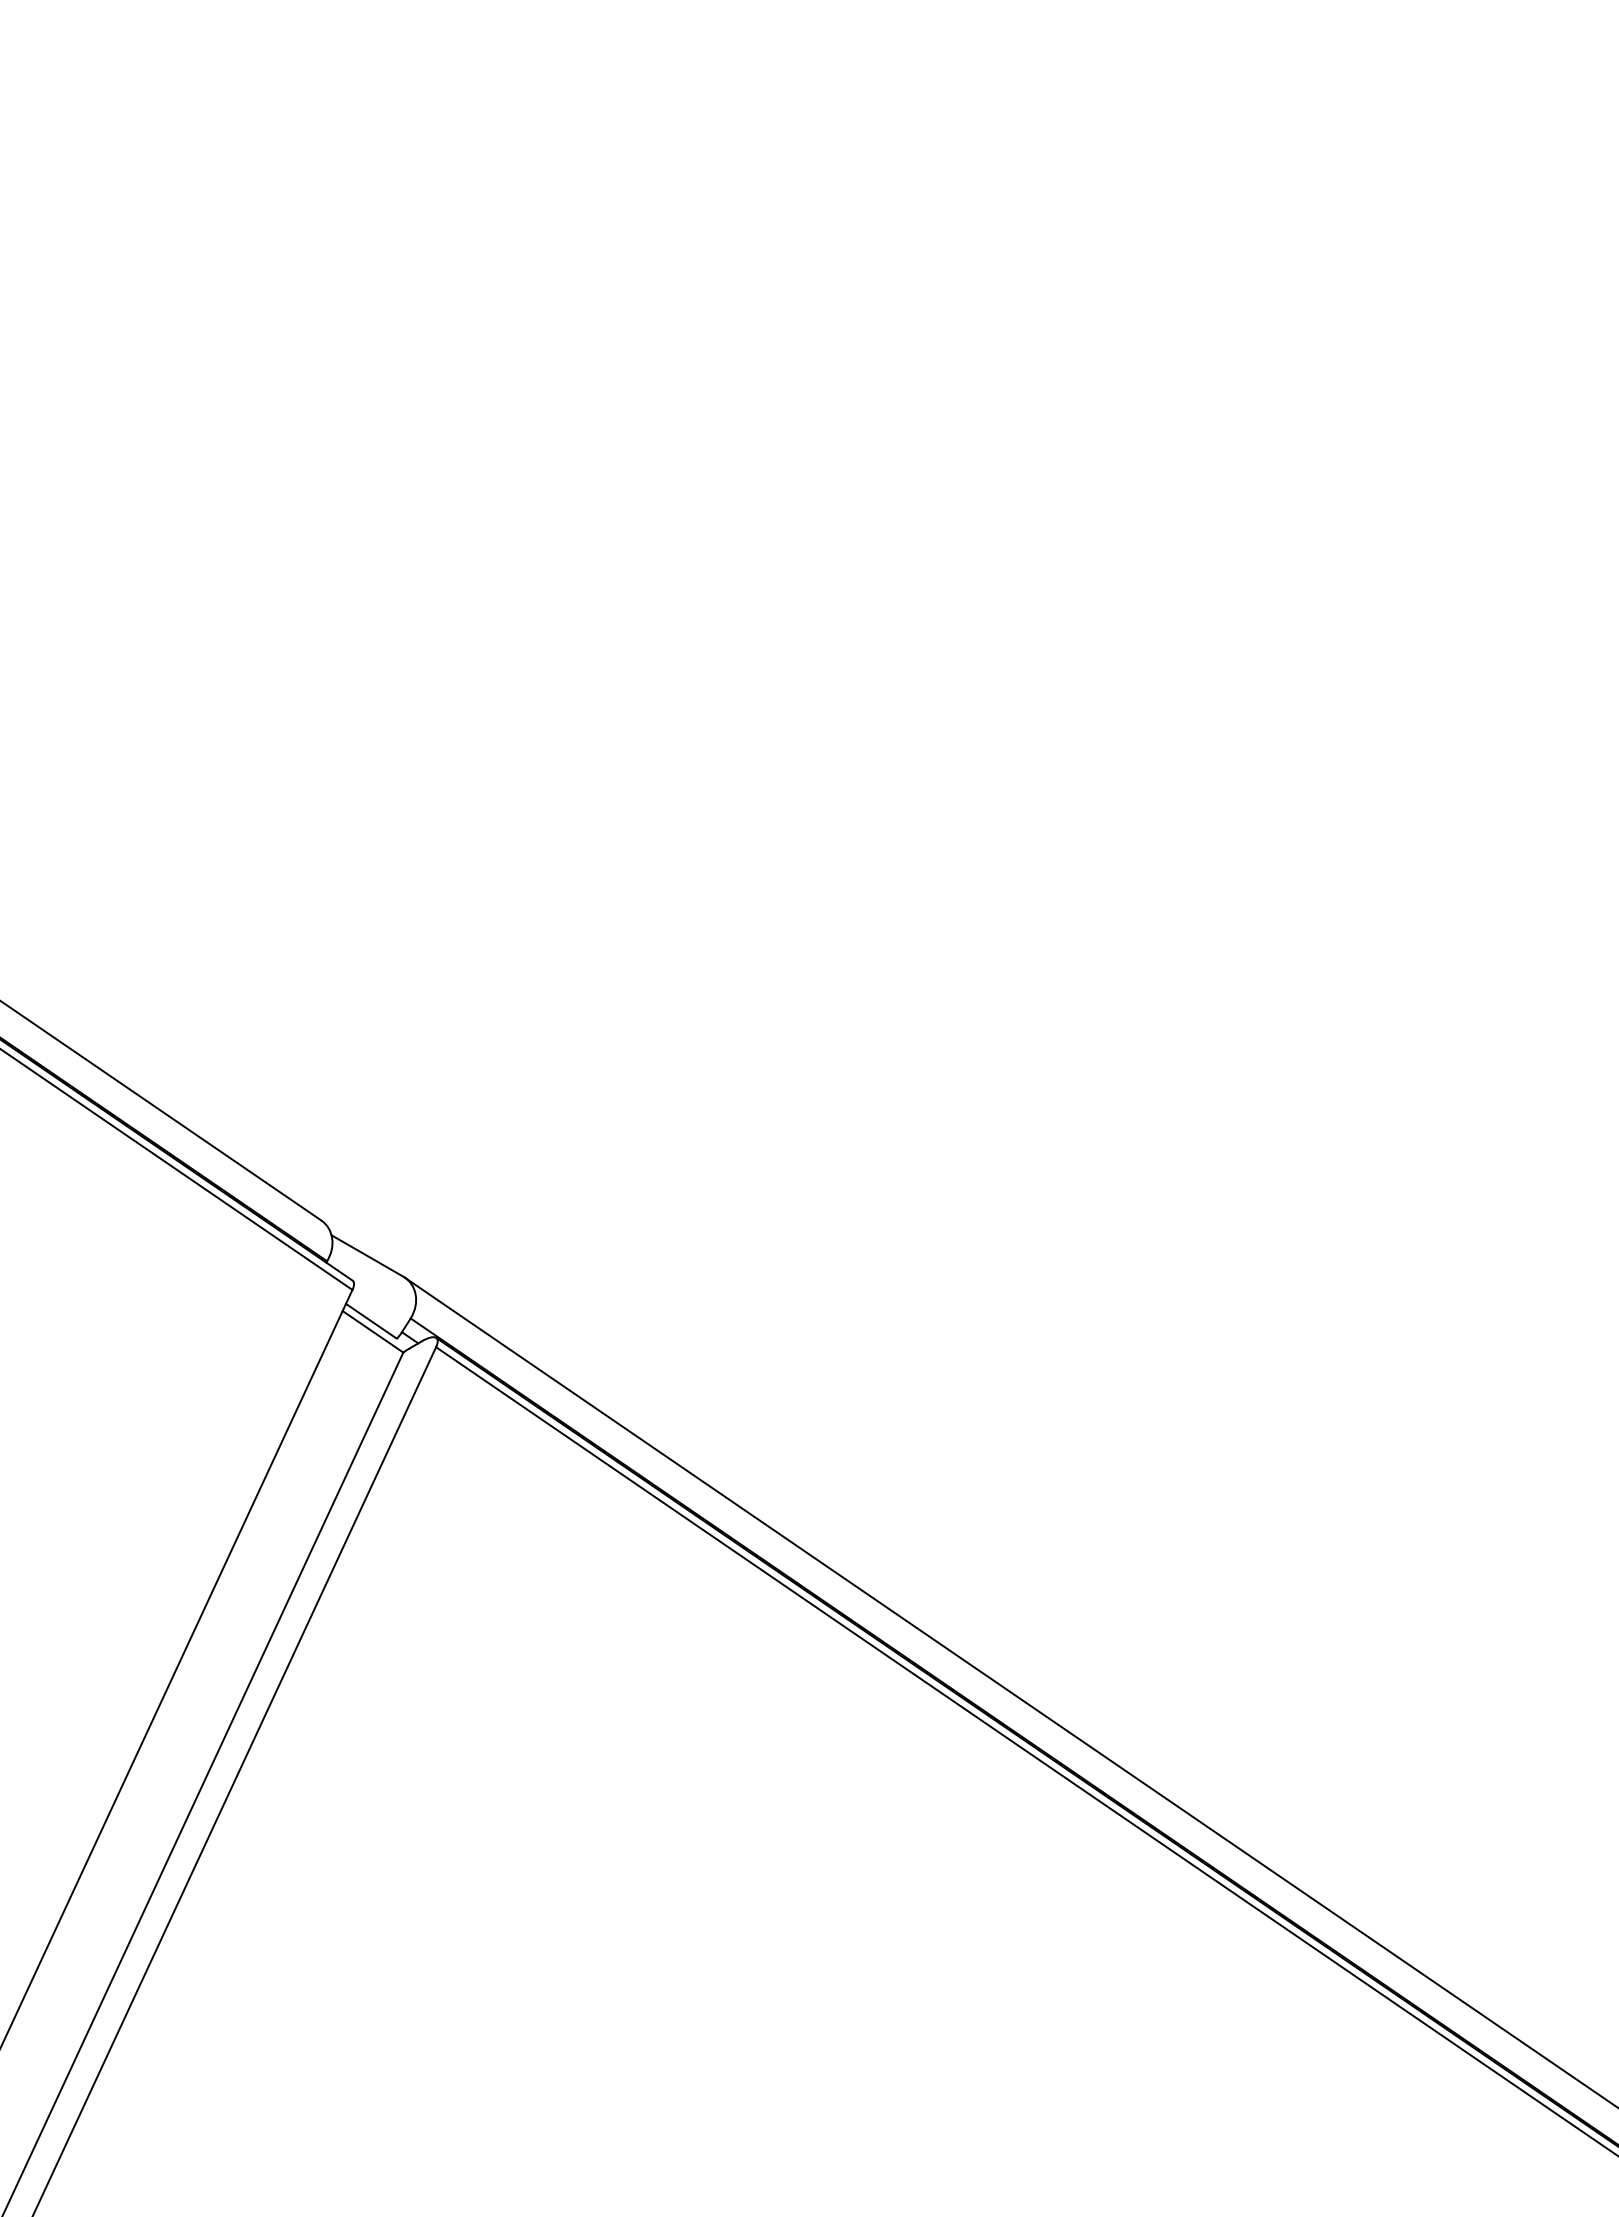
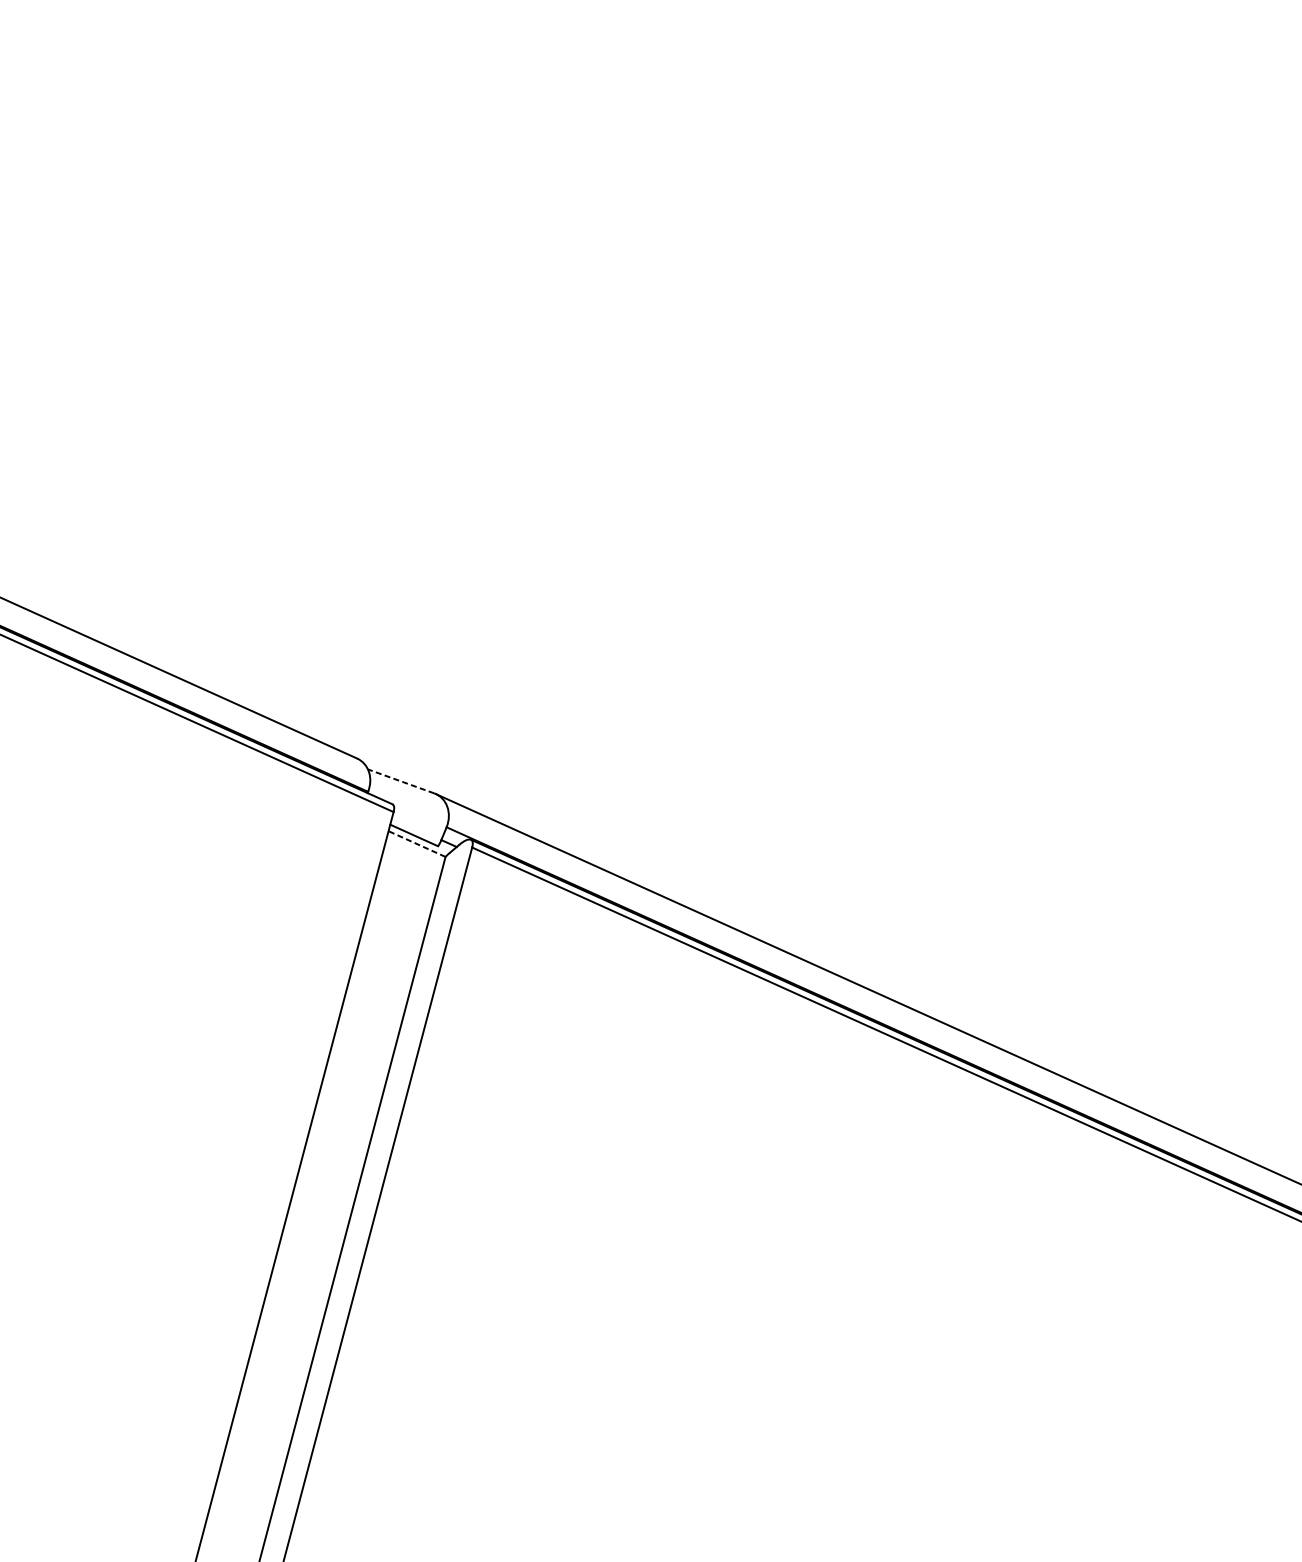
line: (367, 1255) -> (401, 780), solid -> dashed
line: (373, 1331) -> (417, 843), solid -> dashed

